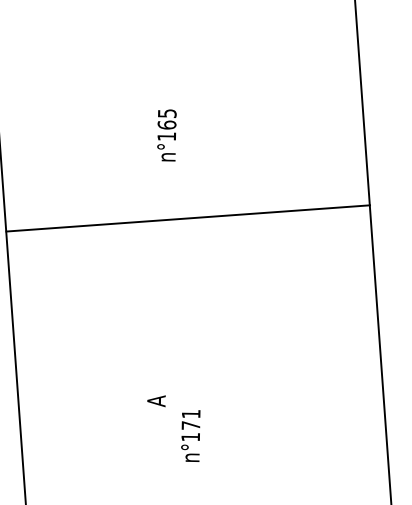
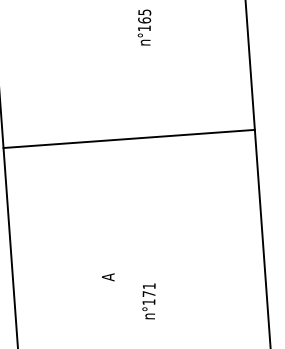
text: (166, 135) -> (144, 27), moved
line: (187, 217) -> (128, 138), moved
text: (190, 436) -> (148, 301), moved

